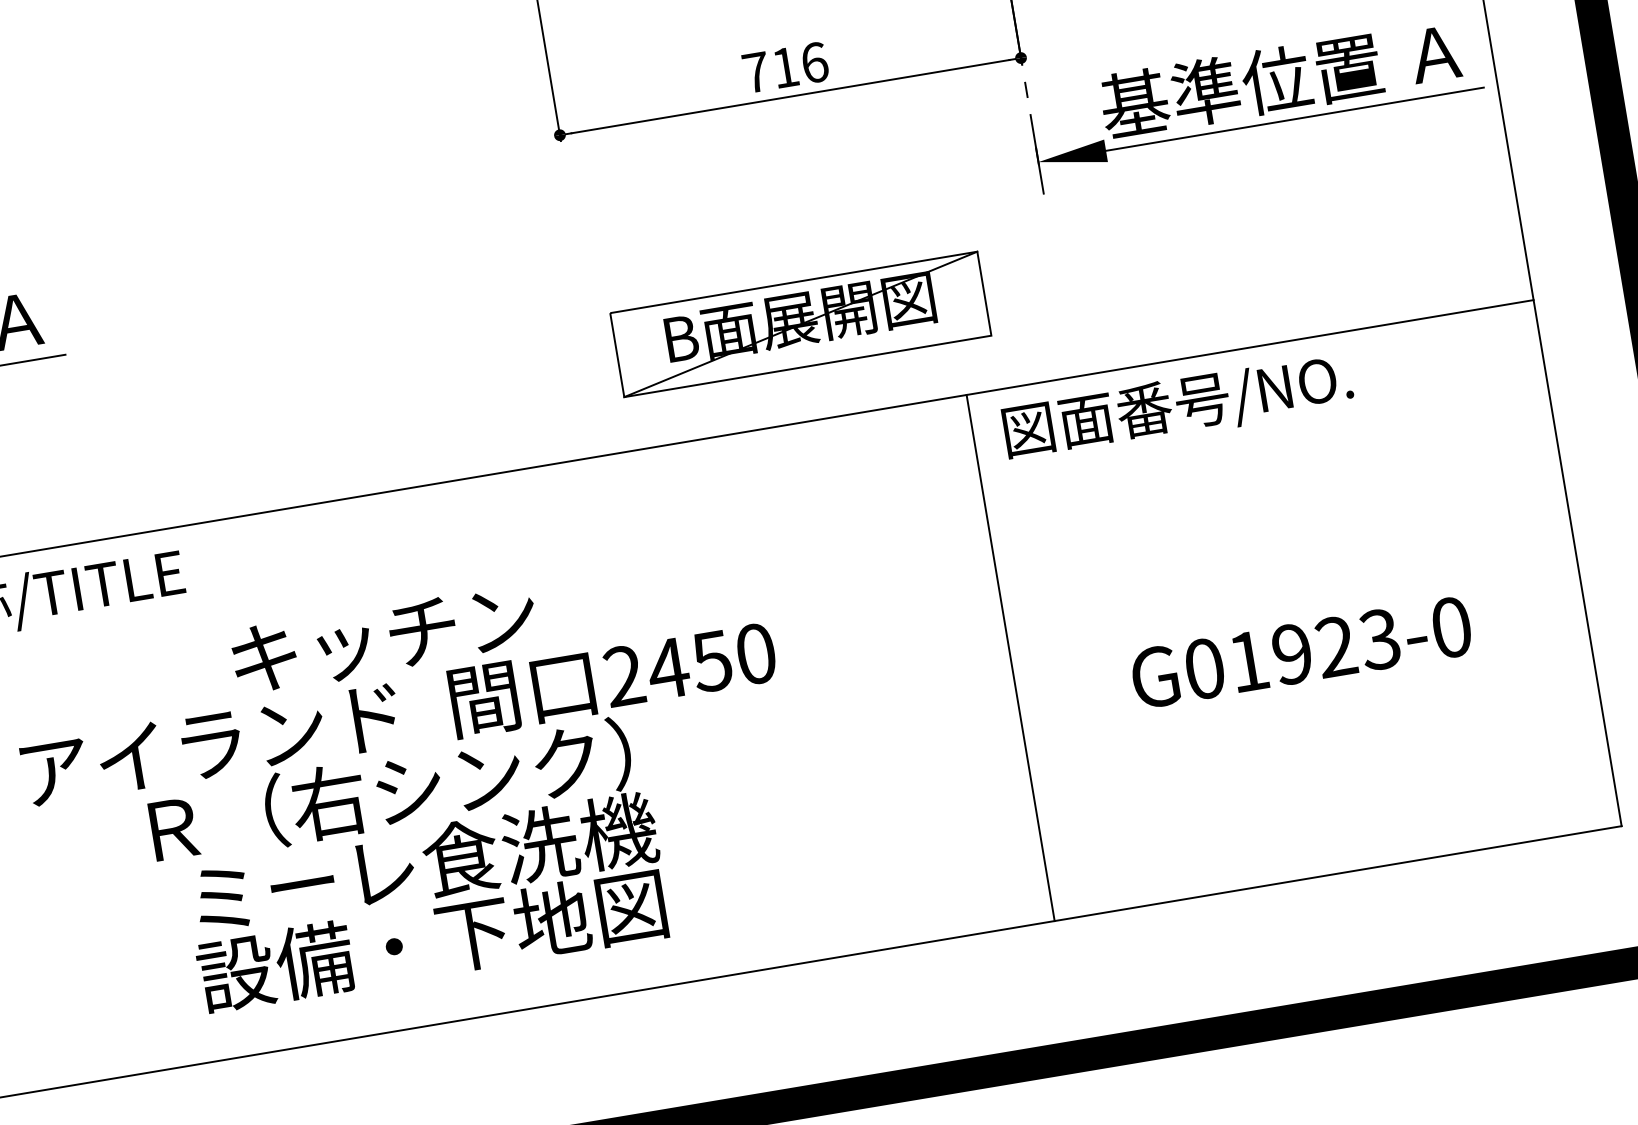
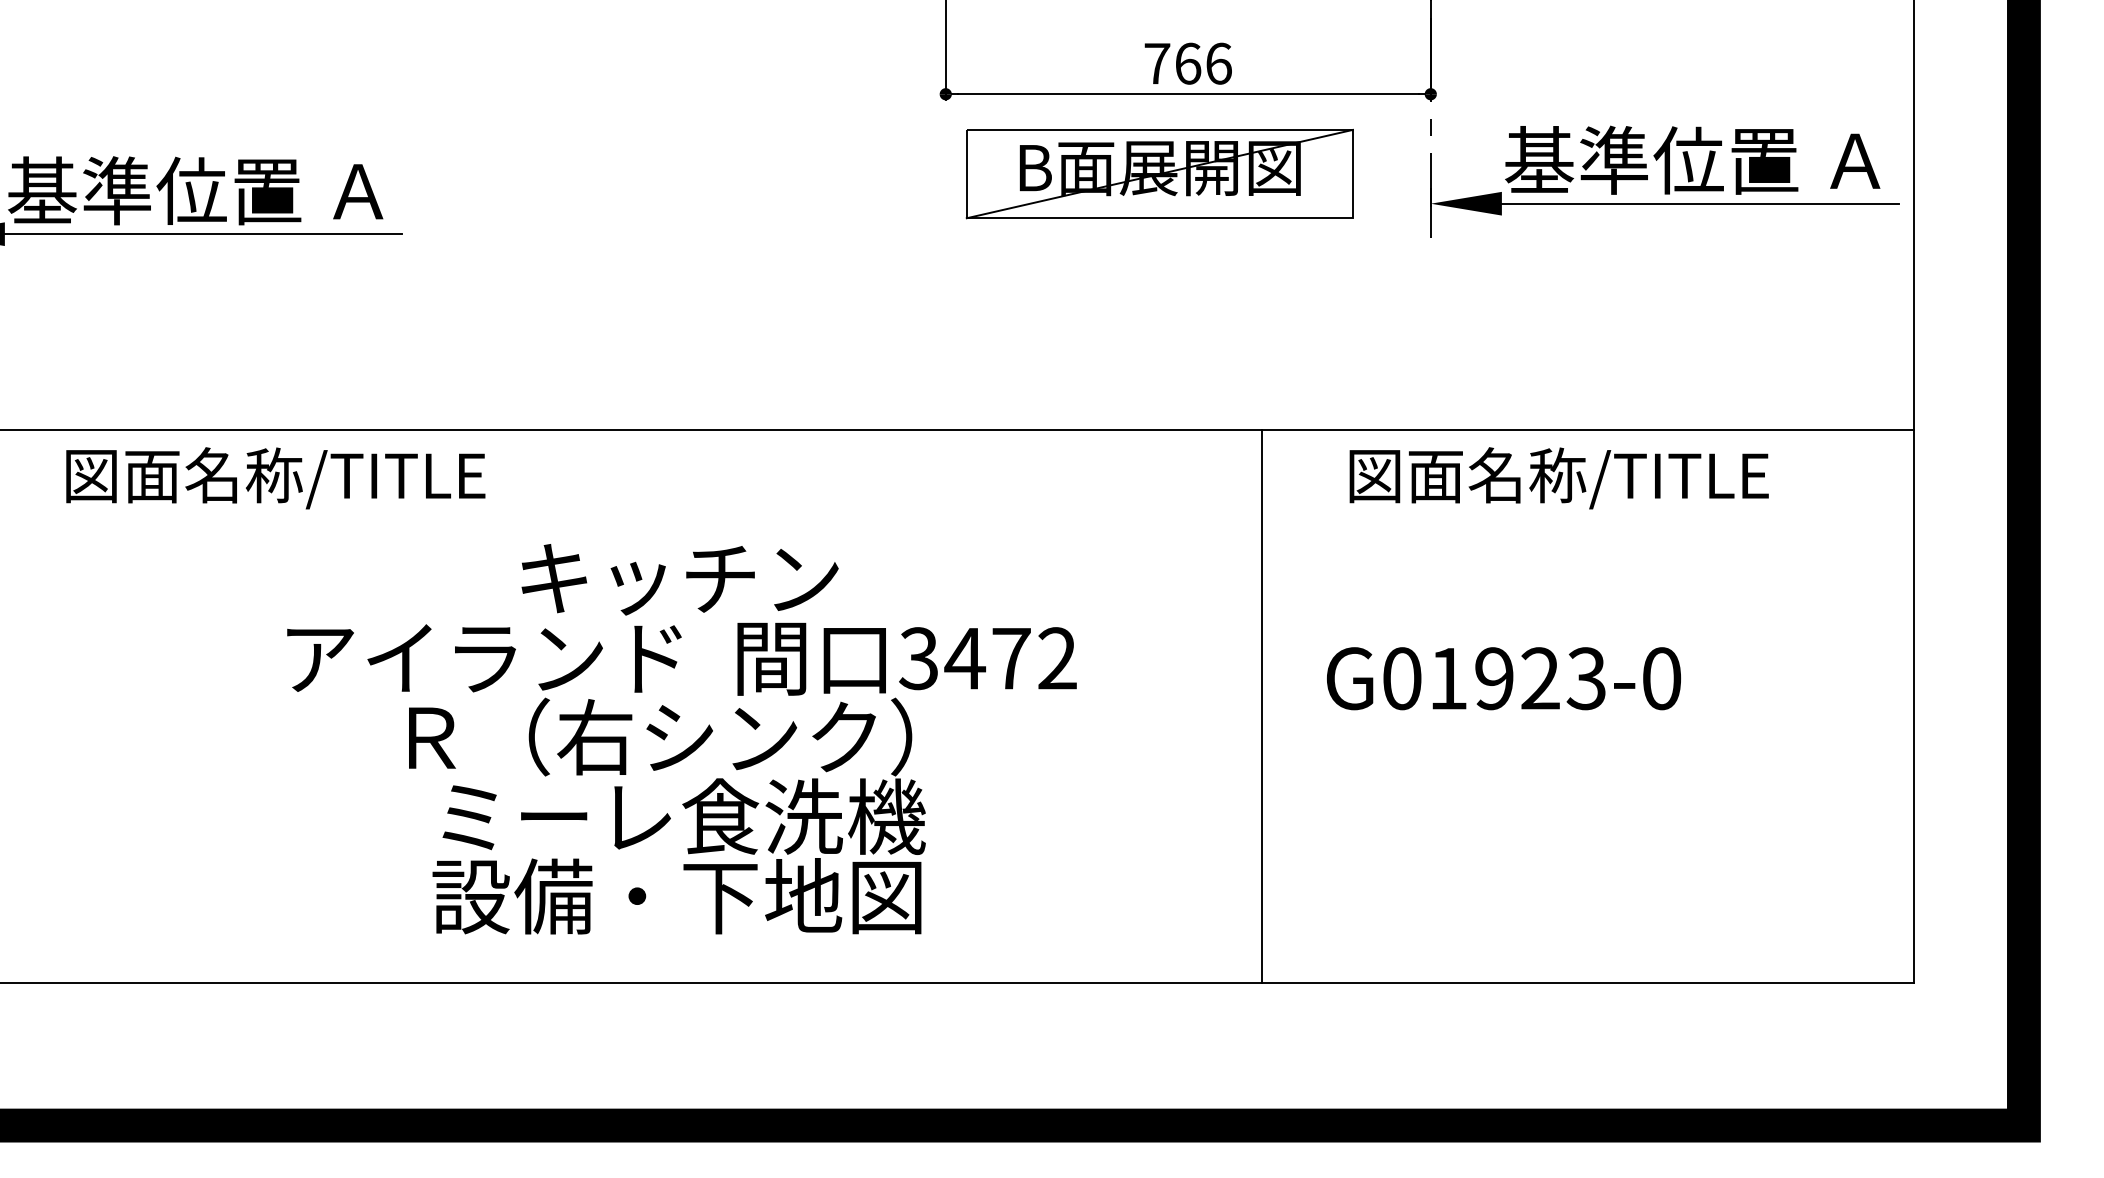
text: (785, 67) -> (1188, 63), 716 -> 766
part: (800, 324) -> (1159, 174), moved
text: (1260, 390) -> (1618, 475), 図面番号/NO. -> 図面名称/TITLE
text: (1301, 652) -> (1503, 678), moved
line: (1010, 658) -> (1262, 706), moved
text: (689, 665) -> (987, 658), 2450 -> 3472

